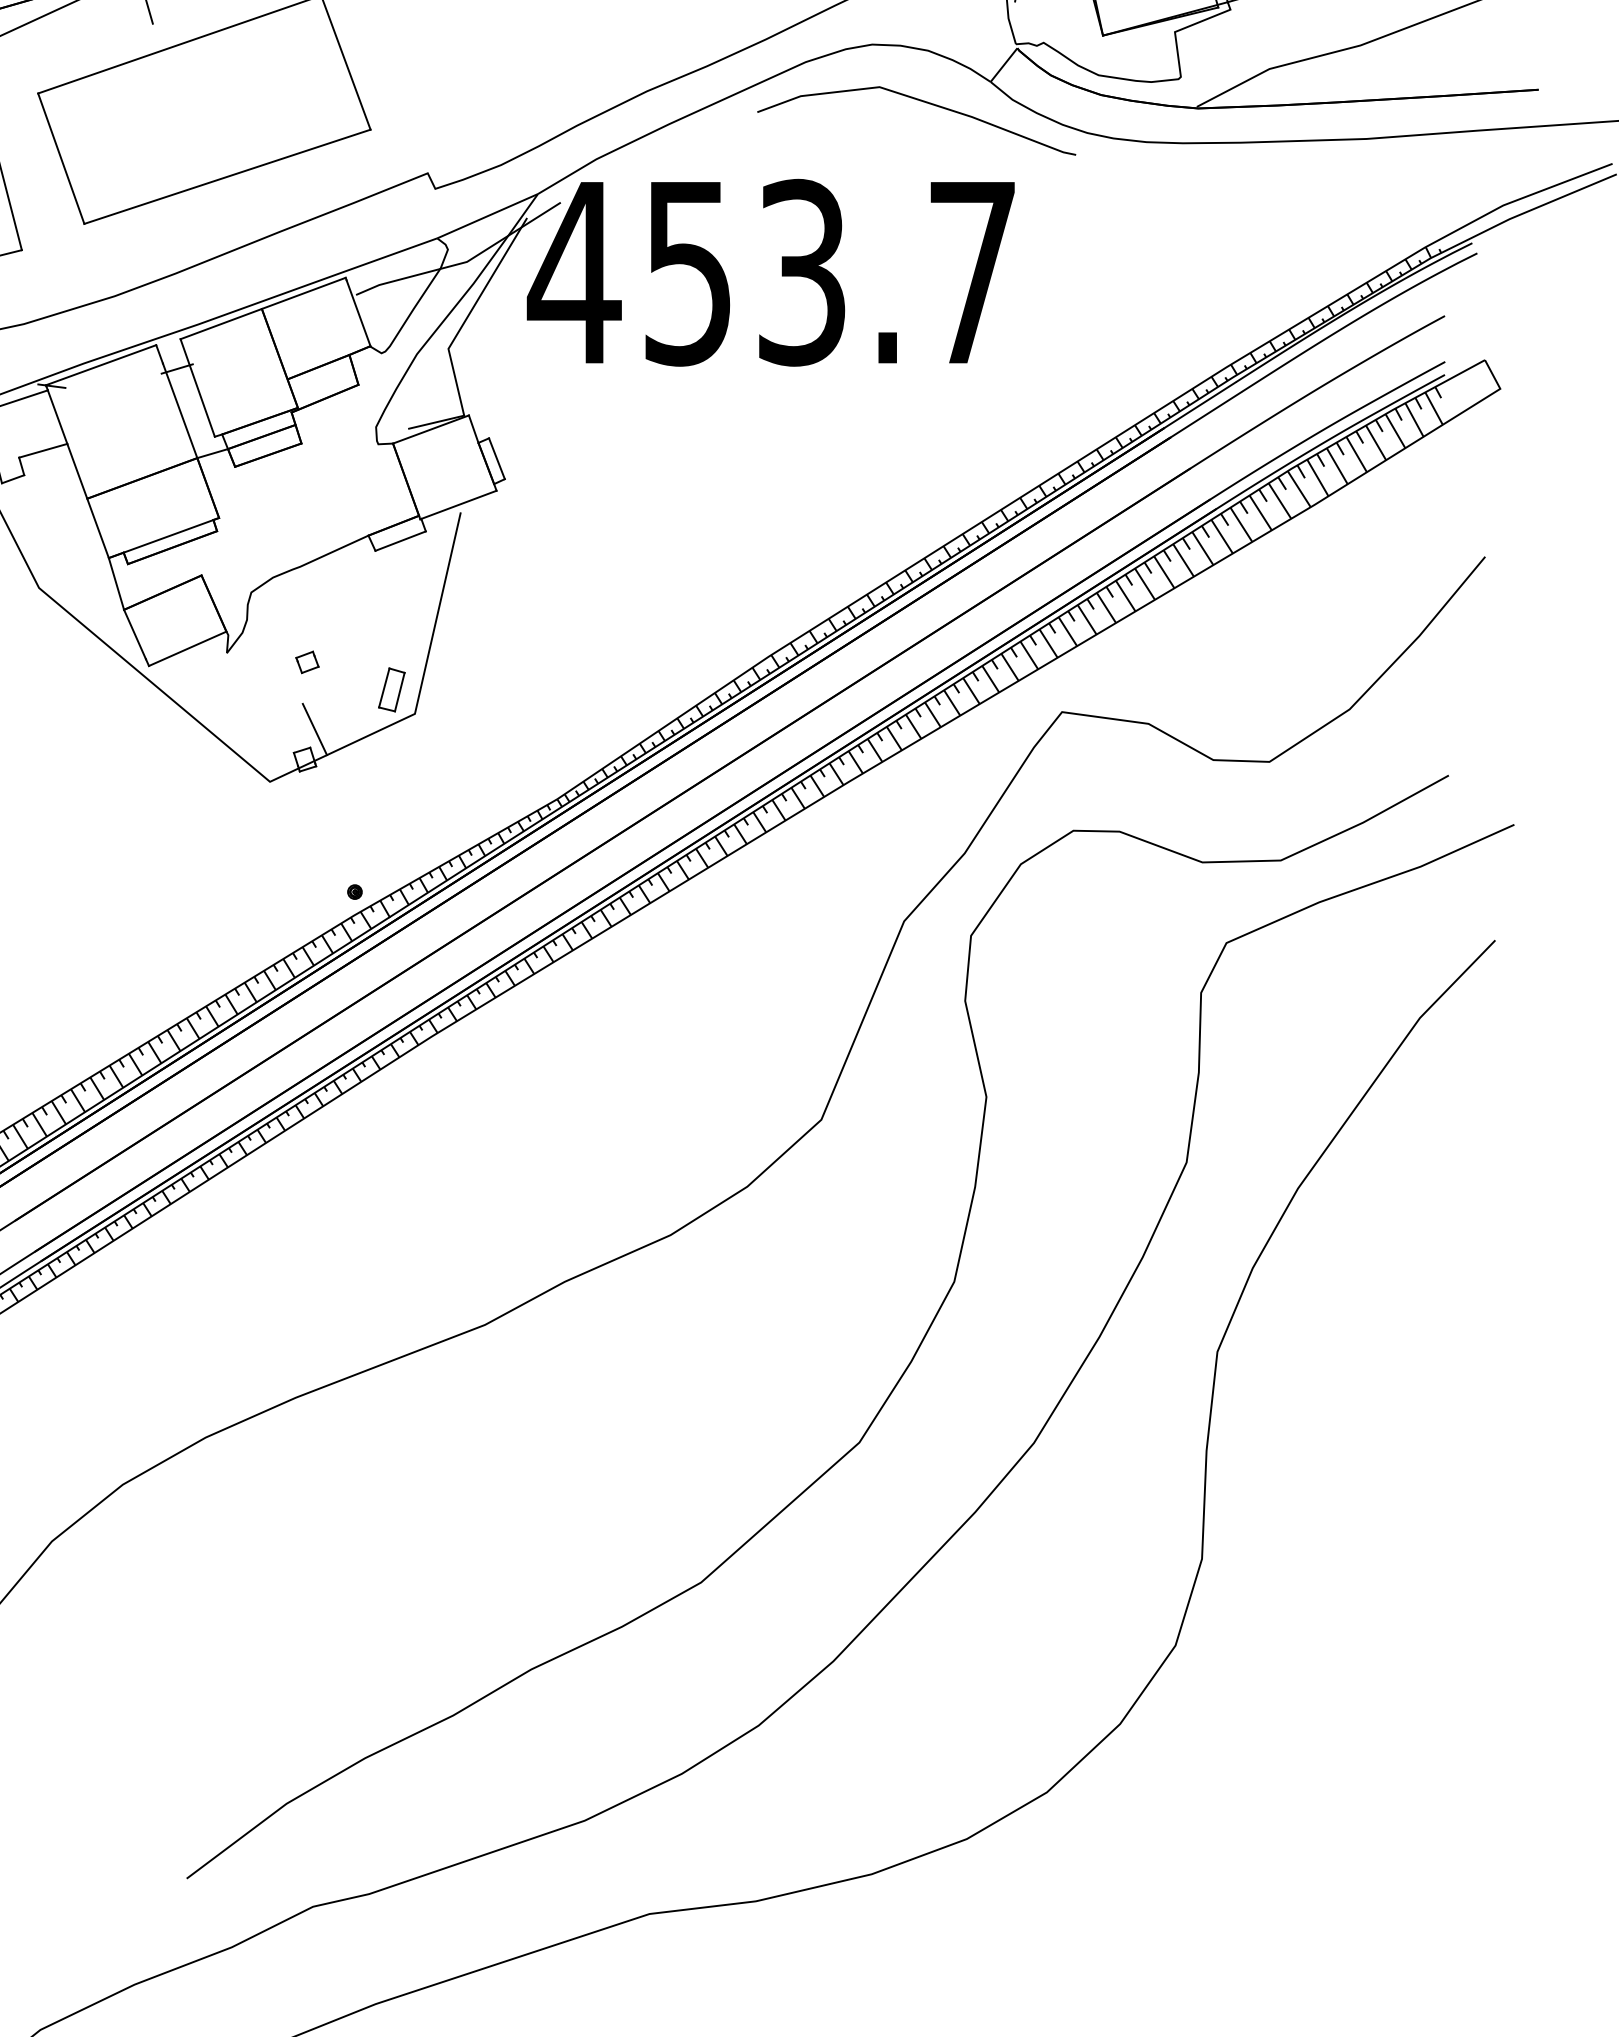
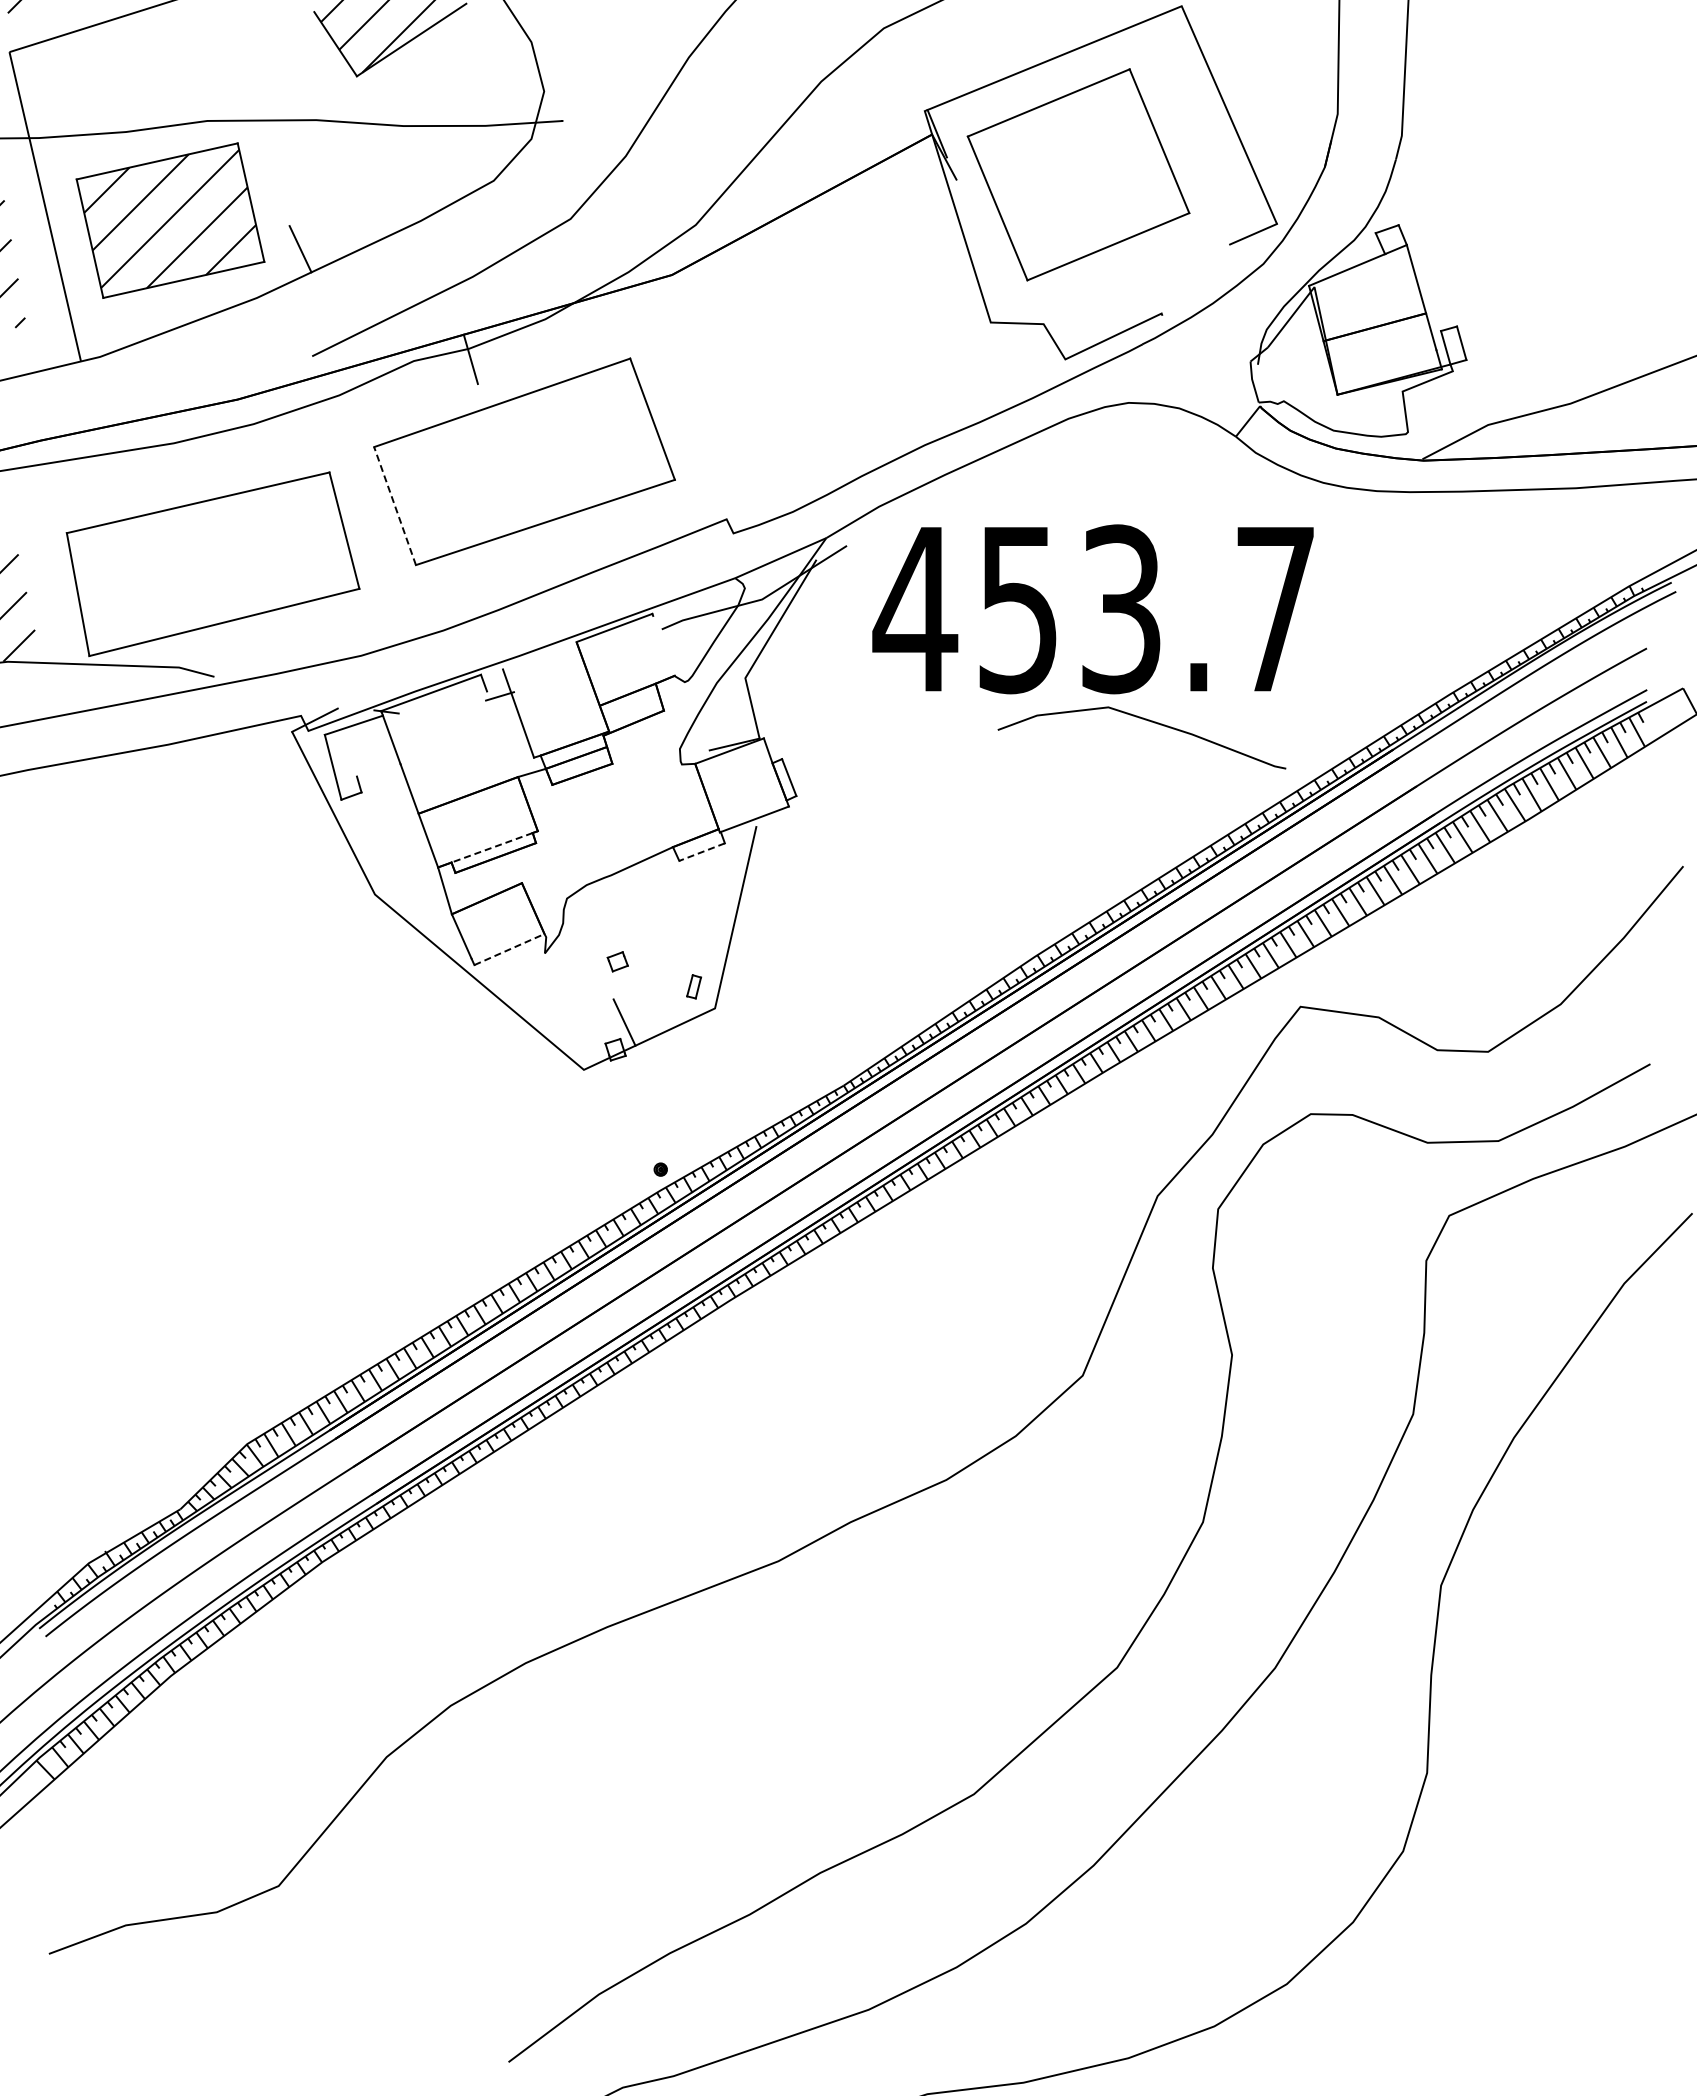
curve: (920, 101) -> (1145, 720), moved
line: (61, 159) -> (395, 506), solid -> dashed
text: (770, 272) -> (1092, 609), moved
line: (357, 312) -> (663, 645), removed
line: (220, 323) -> (539, 655), removed
line: (180, 411) -> (502, 734), removed
line: (42, 450) -> (378, 770), removed
line: (167, 536) -> (491, 847), solid -> dashed
line: (399, 541) -> (701, 852), solid -> dashed
line: (187, 648) -> (509, 949), solid -> dashed
part: (391, 689) -> (693, 986), size x0.6

